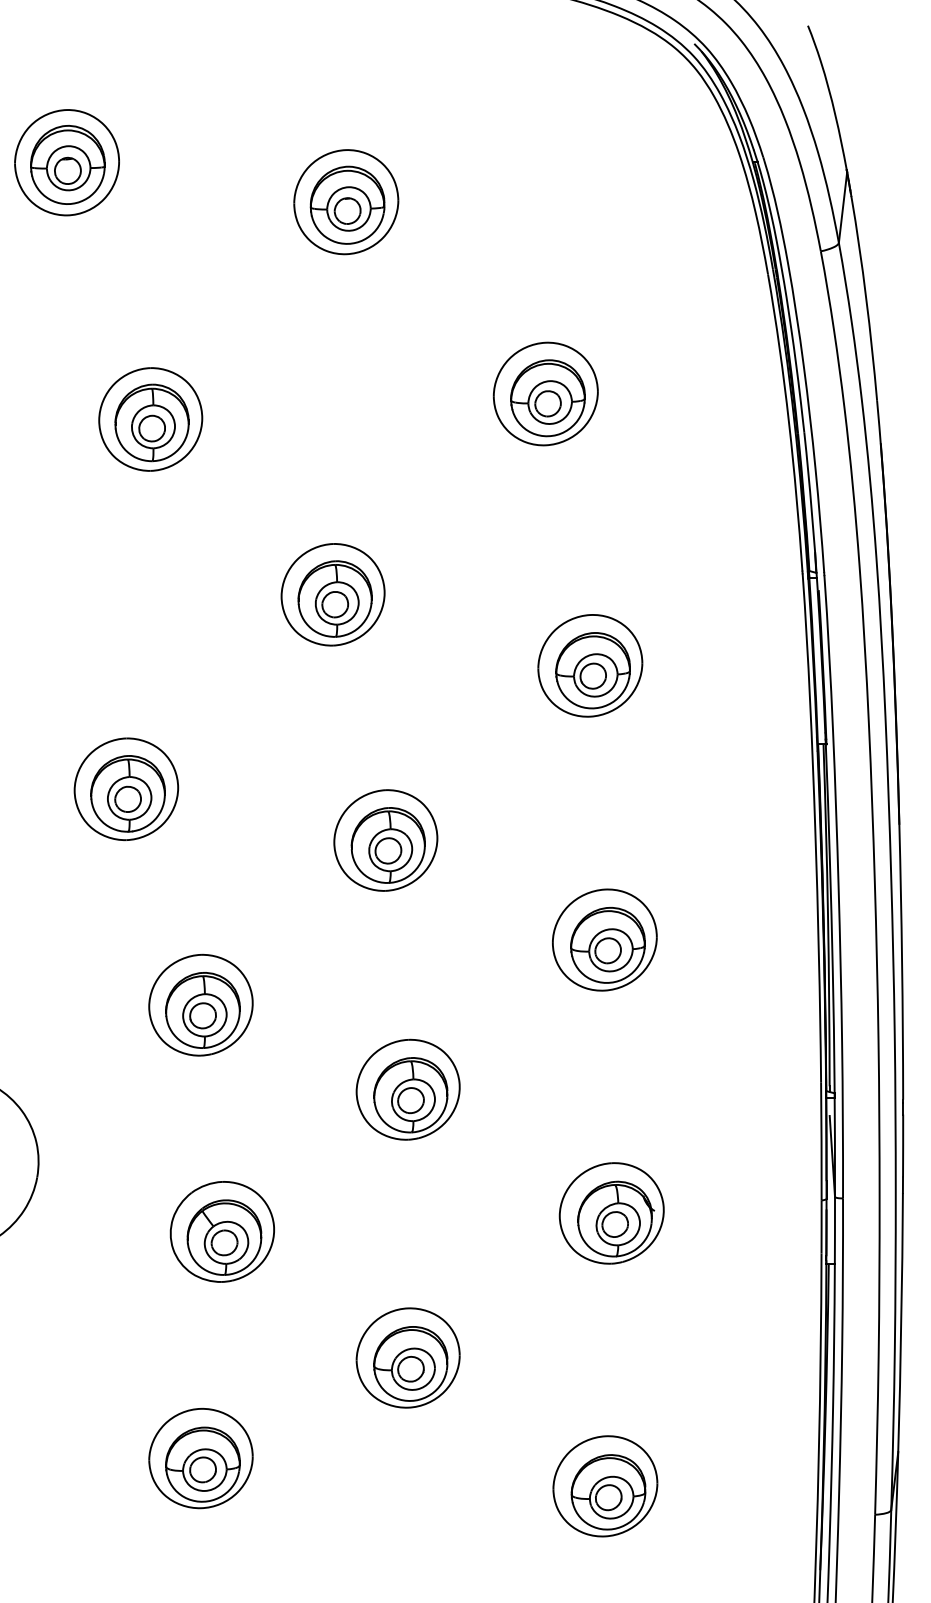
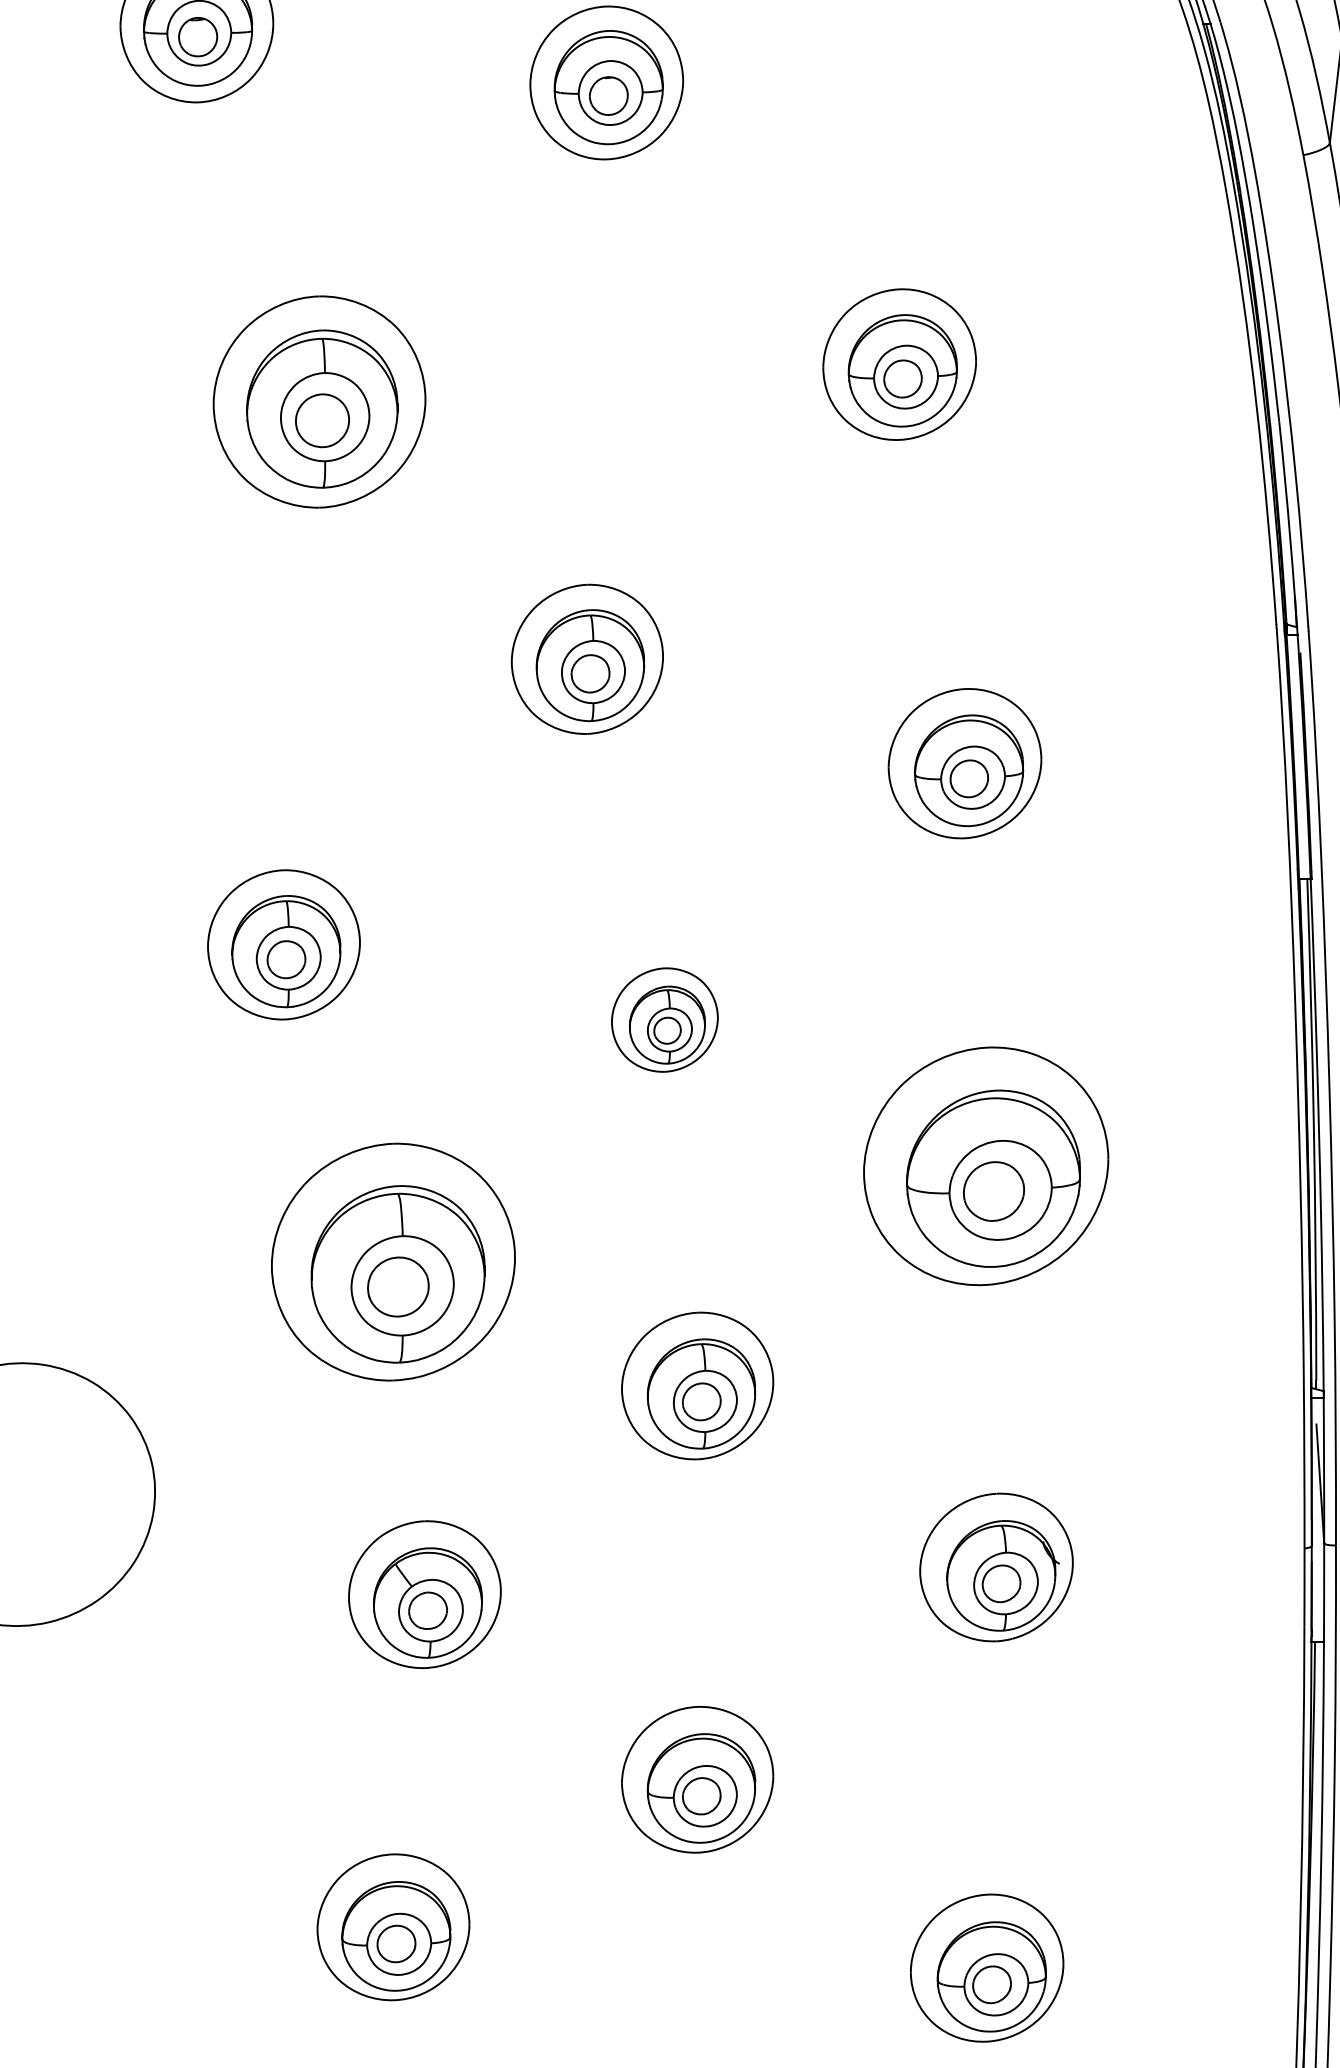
part: (150, 419) -> (319, 402), size x1.4
part: (385, 840) -> (664, 1020), size x0.7
part: (604, 939) -> (985, 1165), size x1.6
part: (200, 1004) -> (392, 1260), size x1.6

